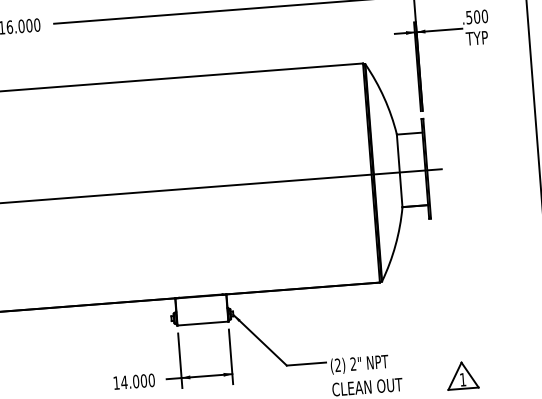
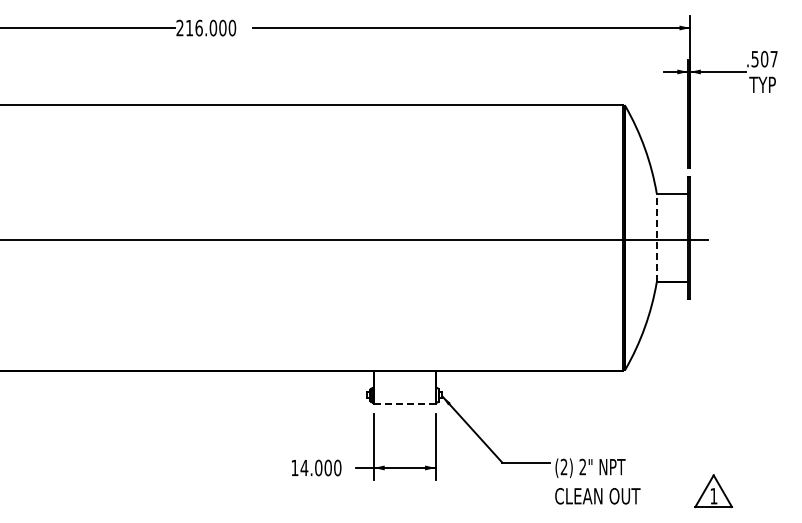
text: (484, 15) -> (773, 58), .500 -> .507
line: (399, 170) -> (656, 237), solid -> dashed
line: (202, 323) -> (404, 404), solid -> dashed

